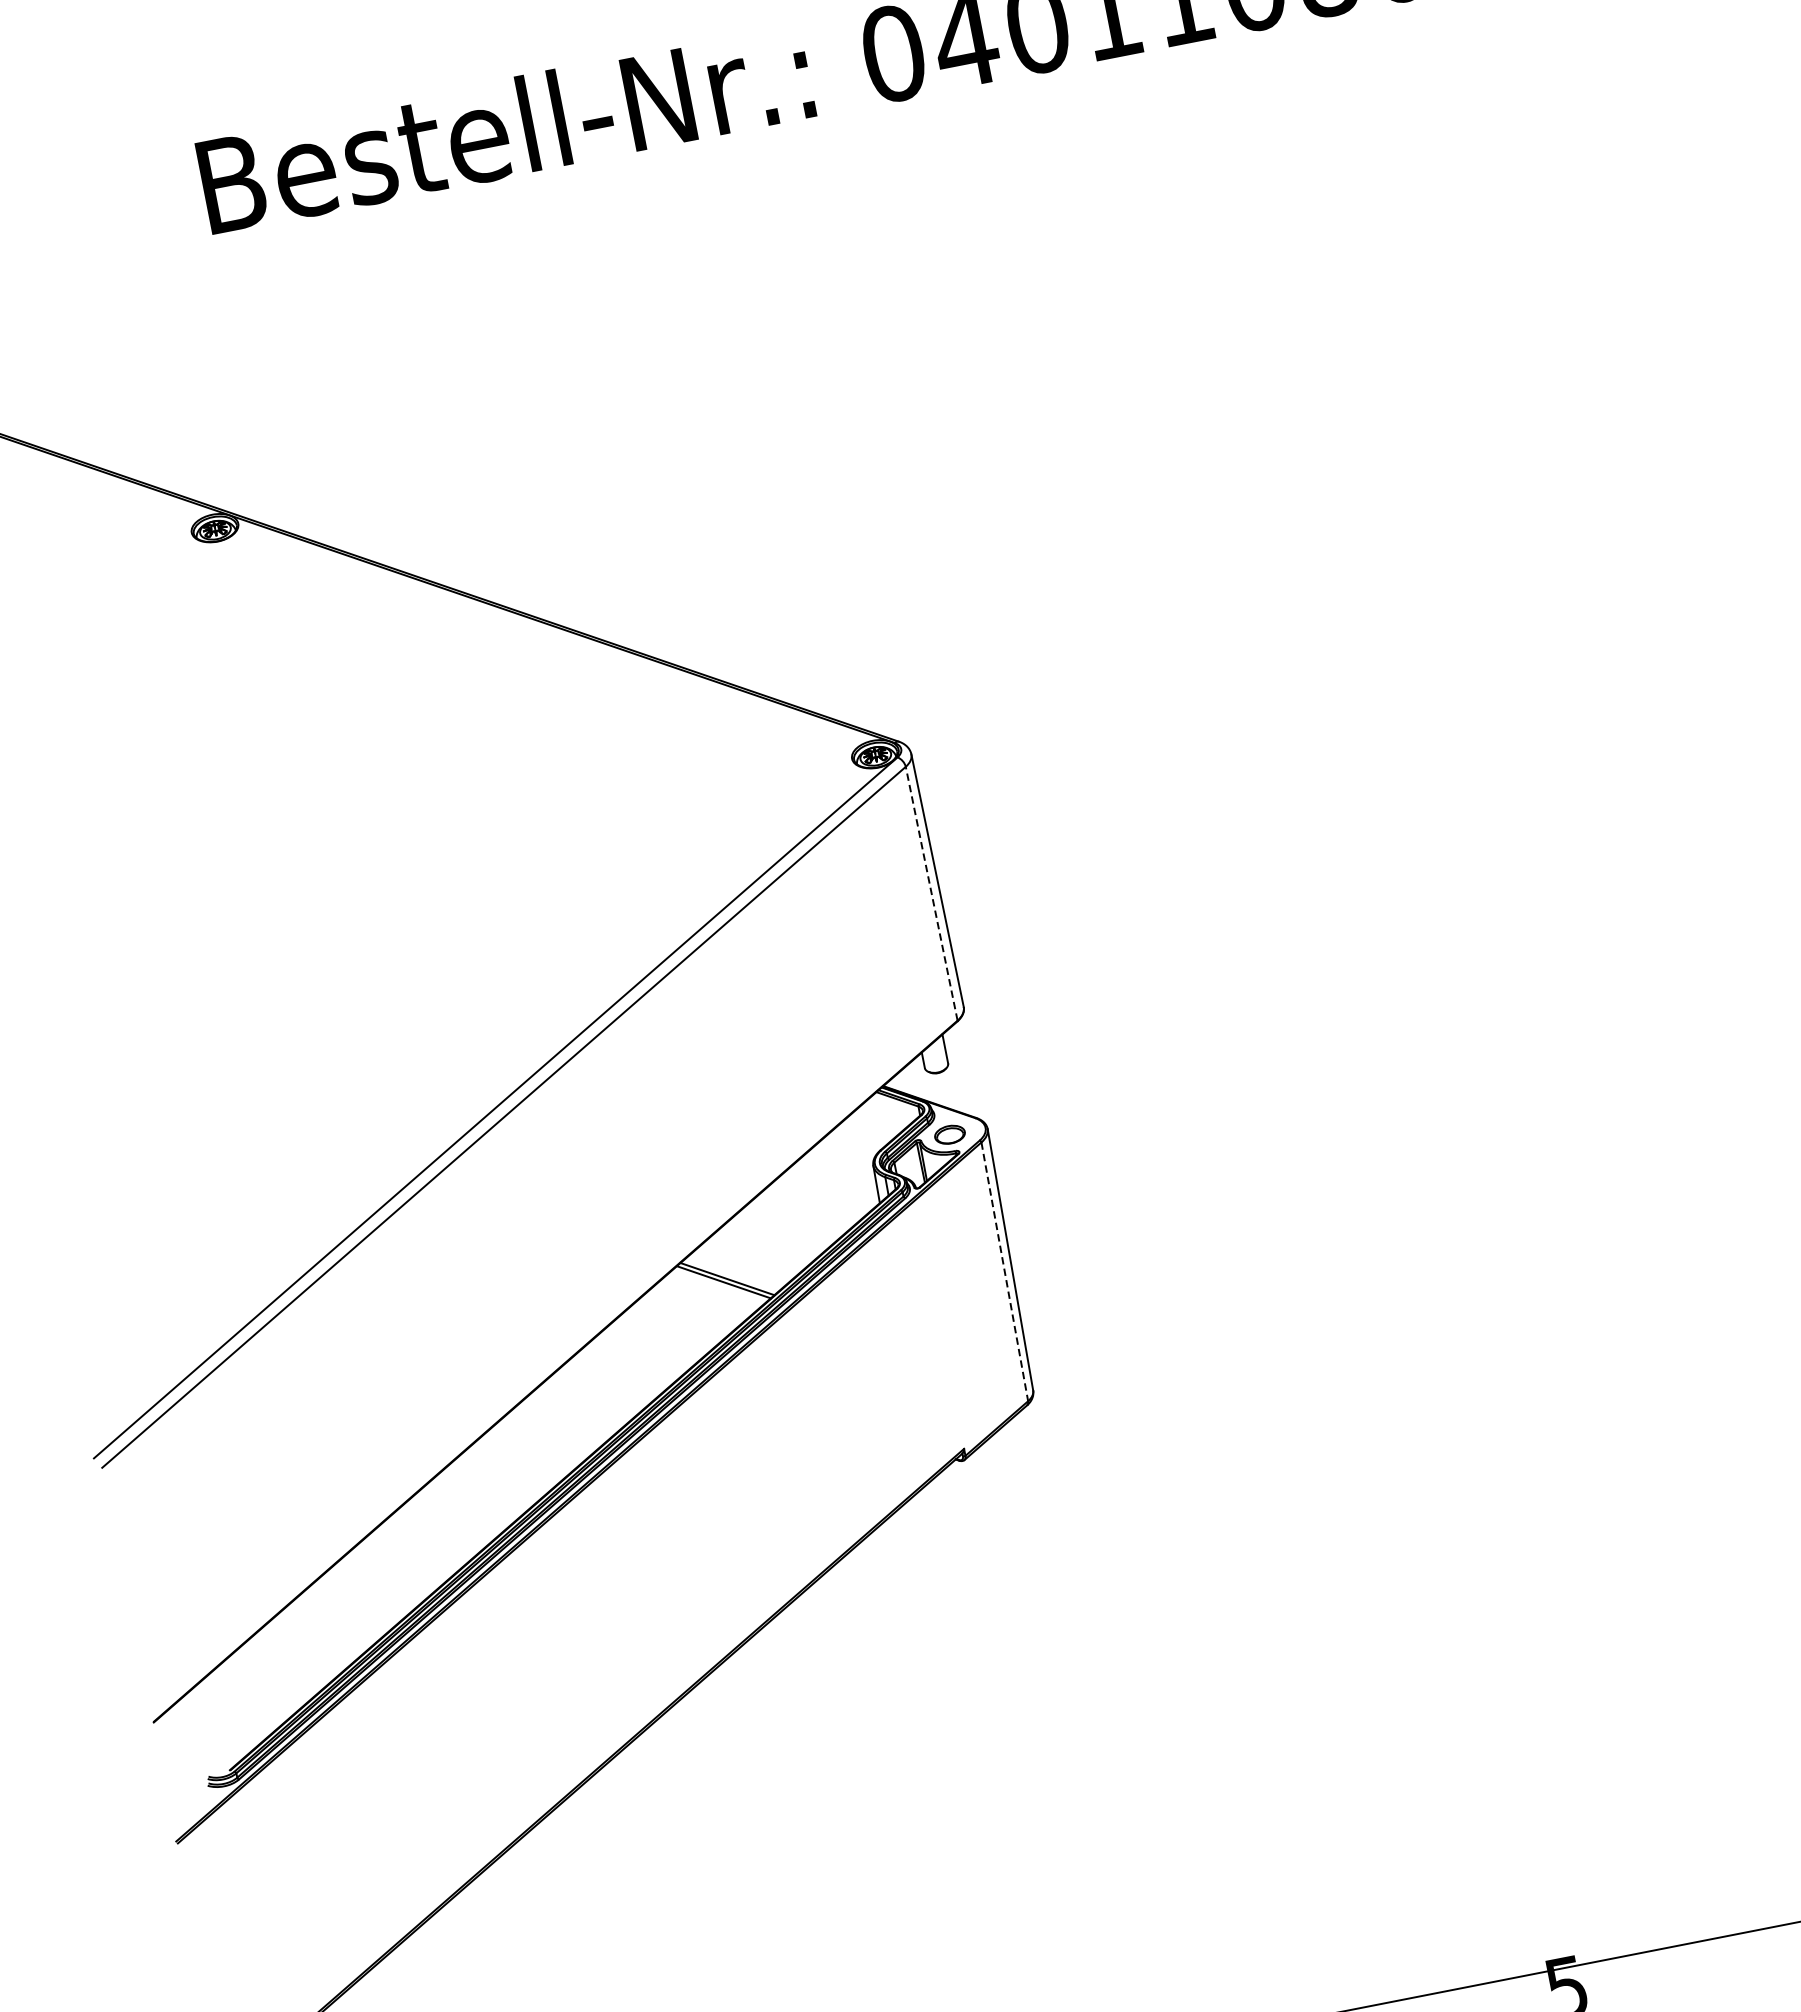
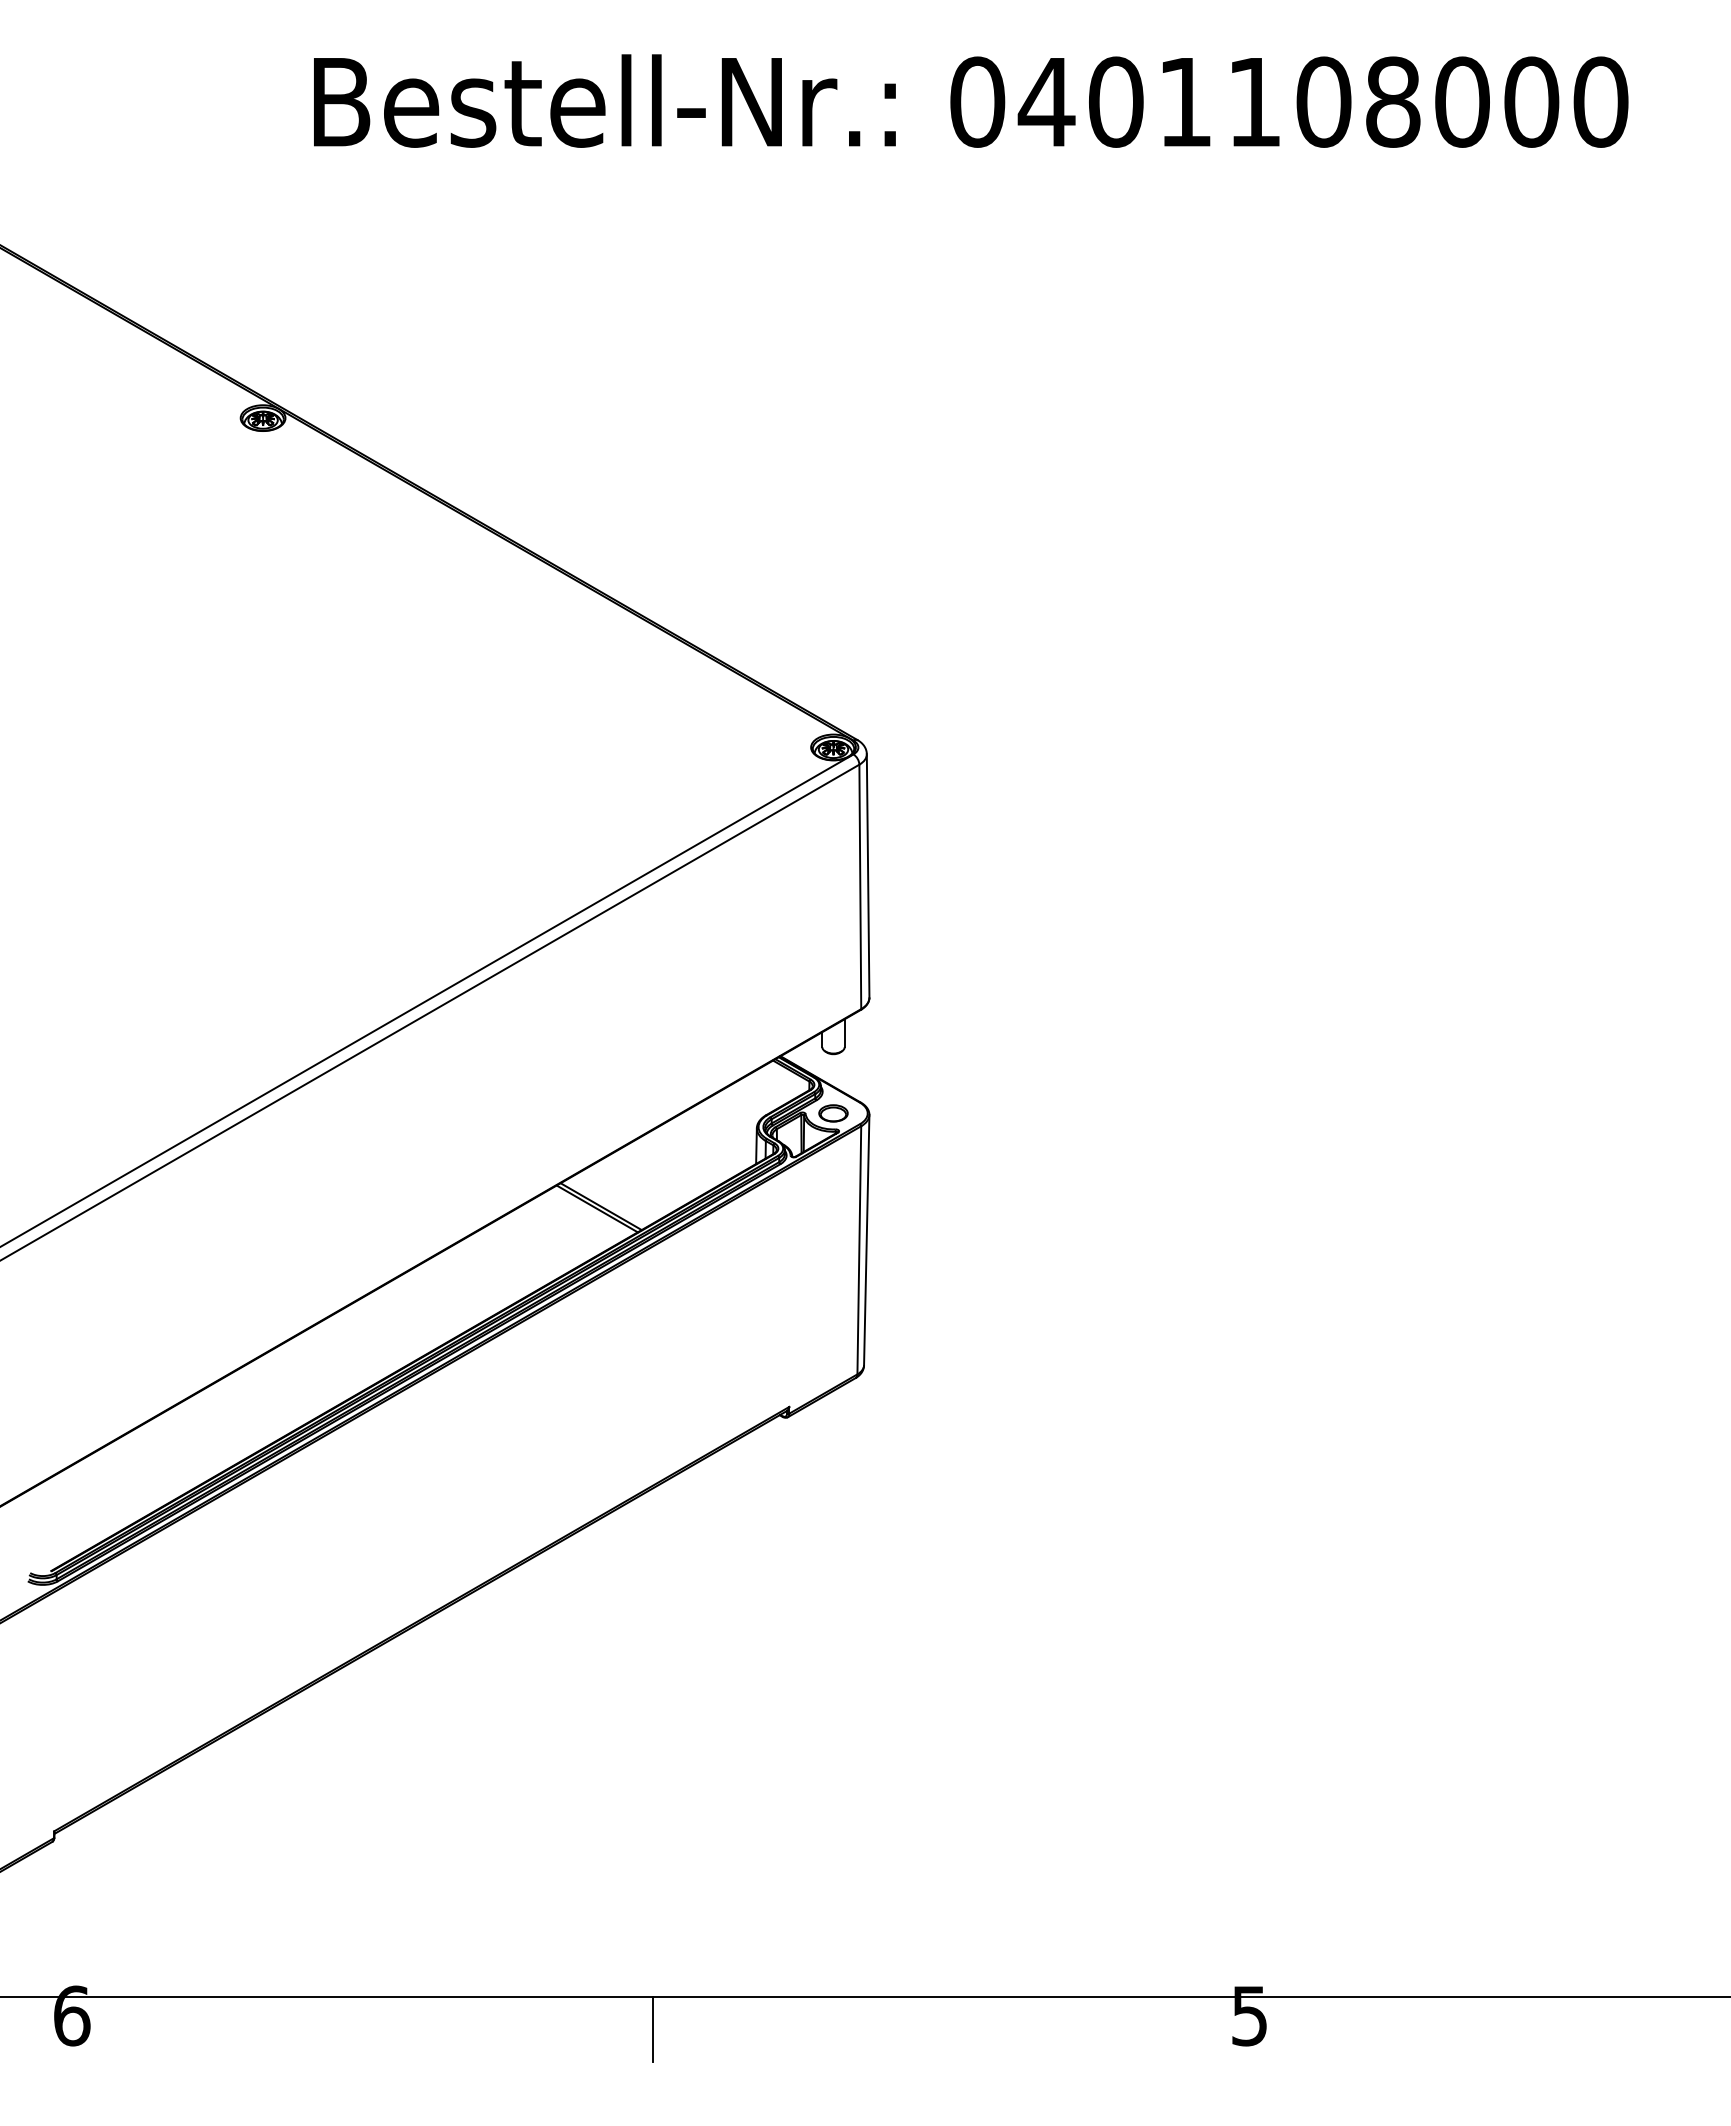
line: (931, 893) -> (860, 886), dashed -> solid
line: (1005, 1272) -> (859, 1250), dashed -> solid

